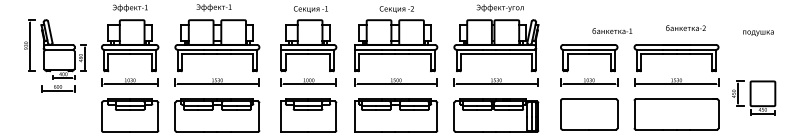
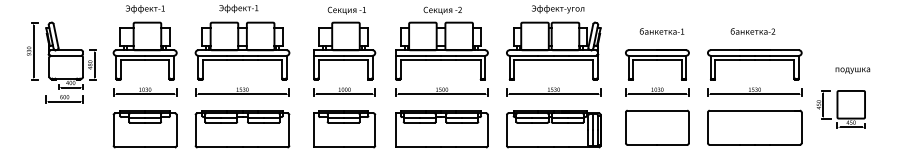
text: (685, 27) -> (752, 30), moved
text: (612, 30) -> (662, 30), moved
text: (758, 33) -> (852, 70), moved

